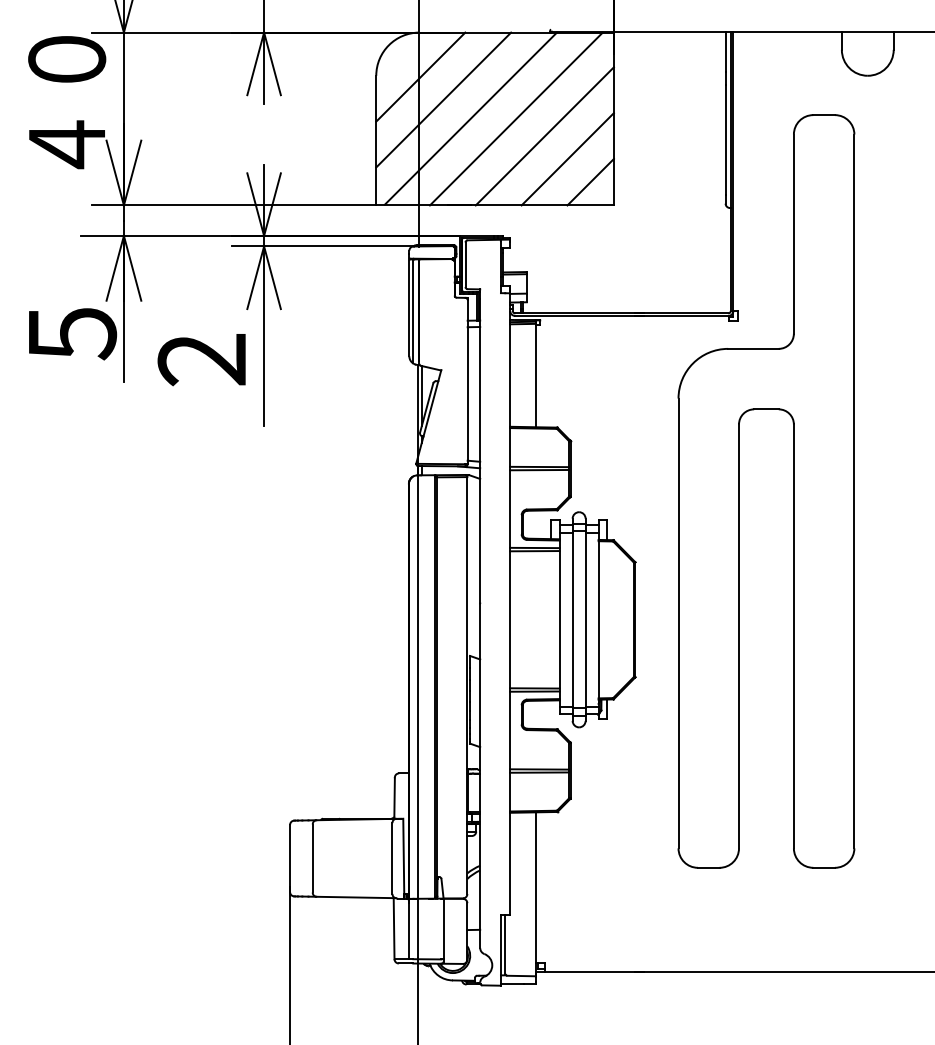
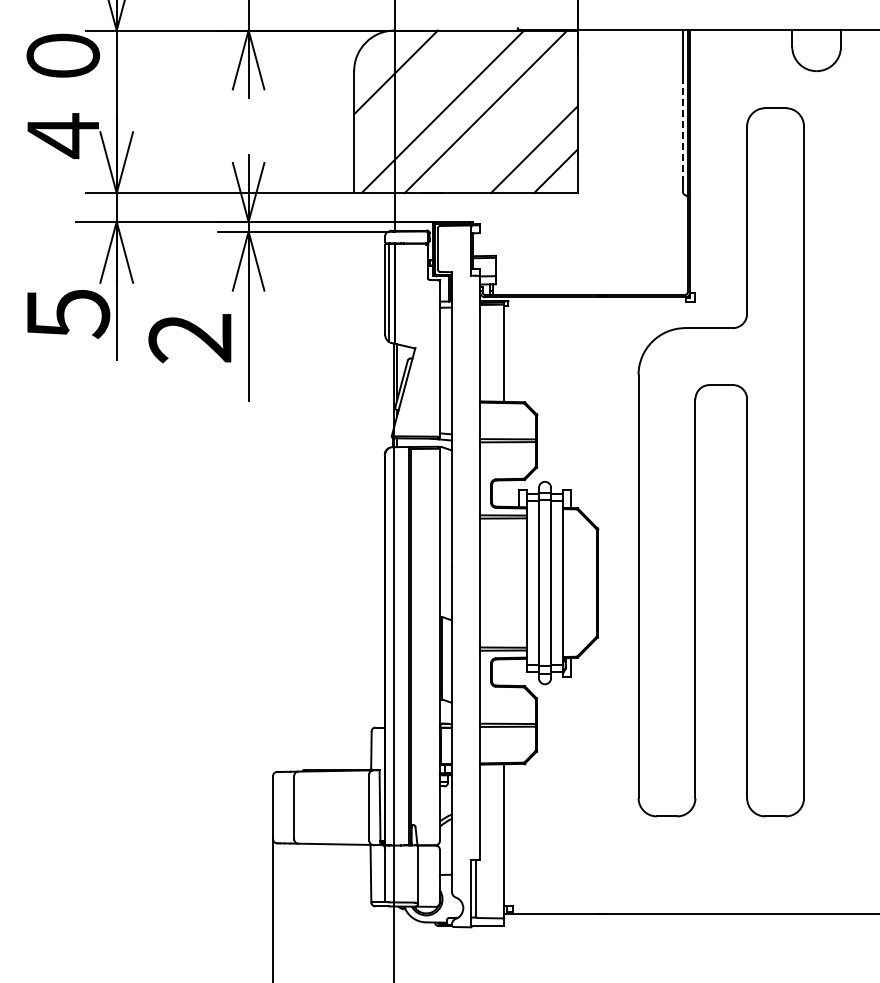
line: (443, 99) -> (417, 93), removed
line: (544, 136) -> (512, 128), removed
line: (725, 139) -> (682, 131), solid -> dashed

